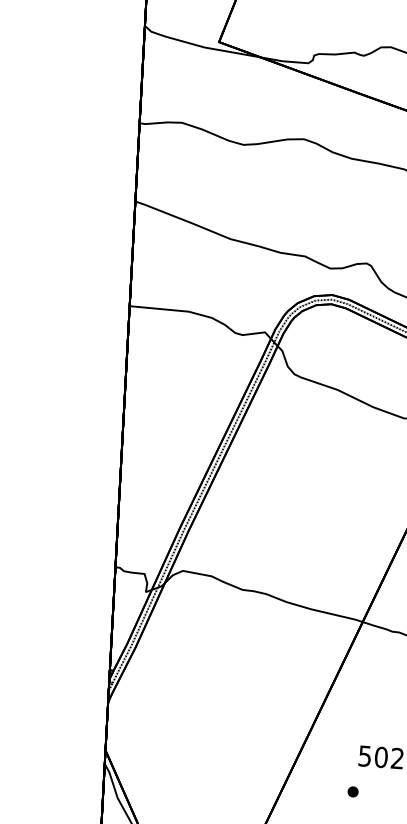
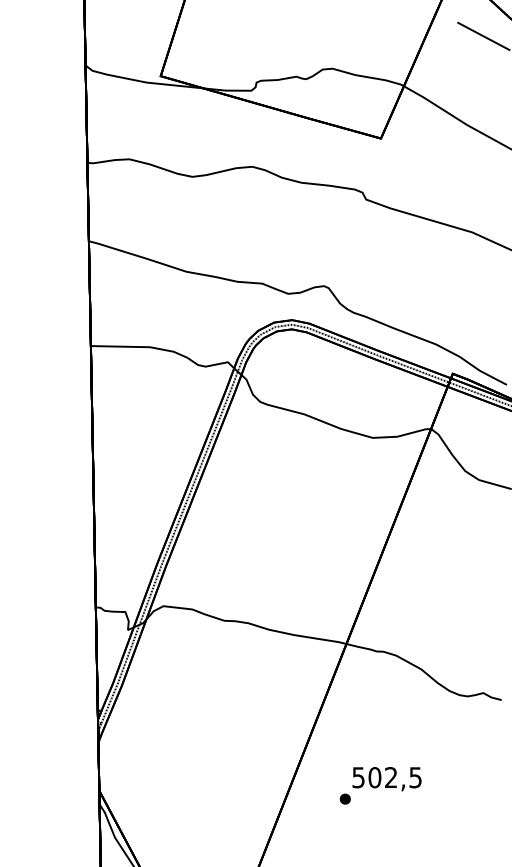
part: (352, 791) -> (344, 798), moved

